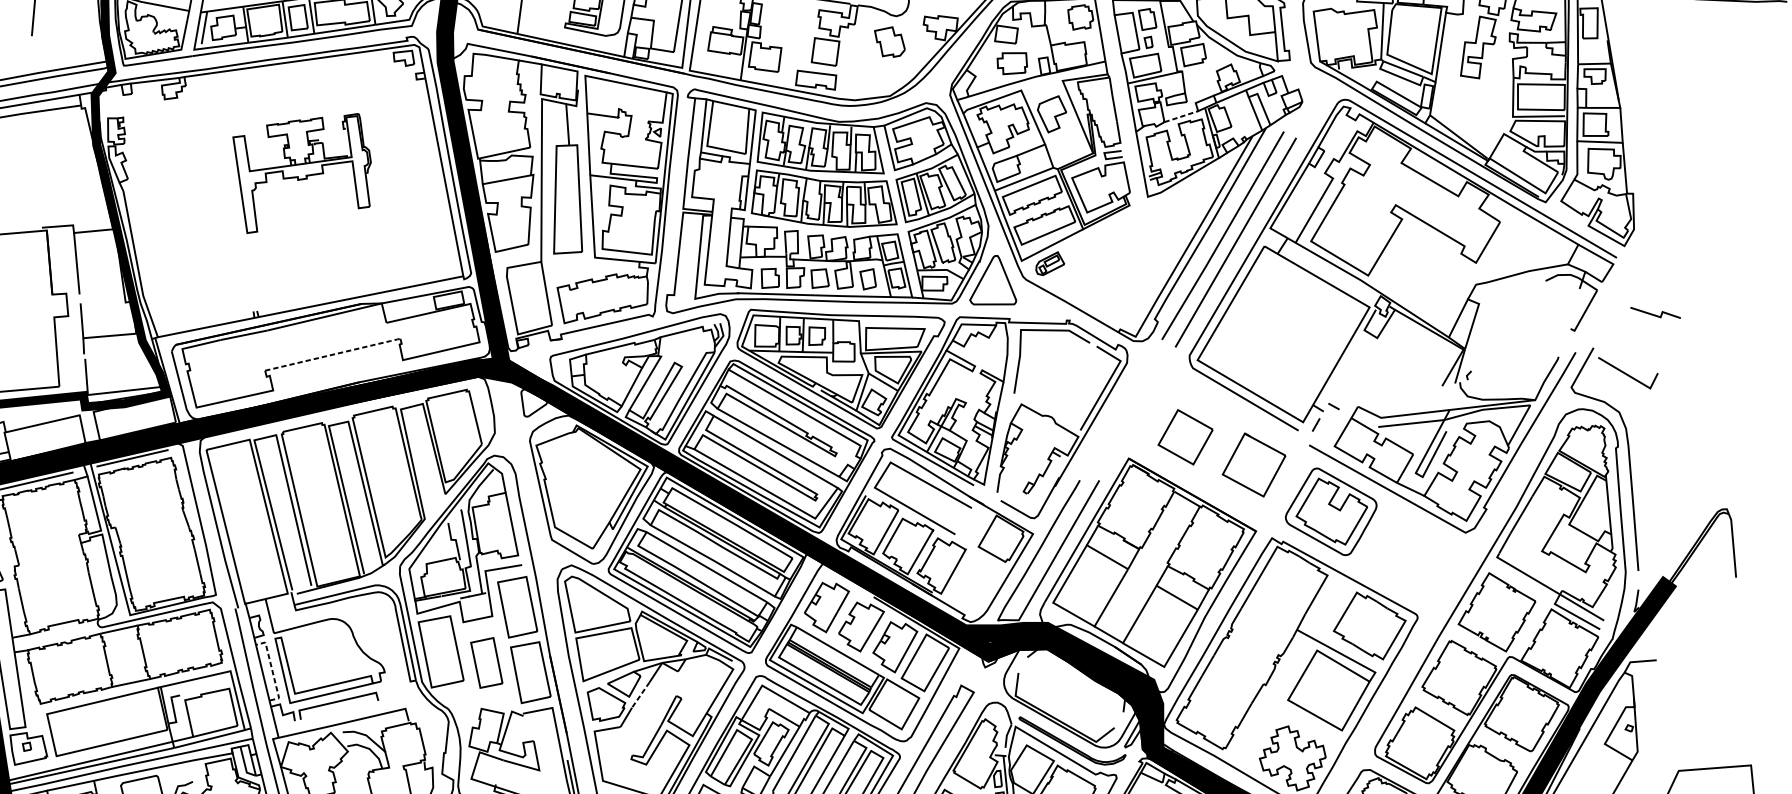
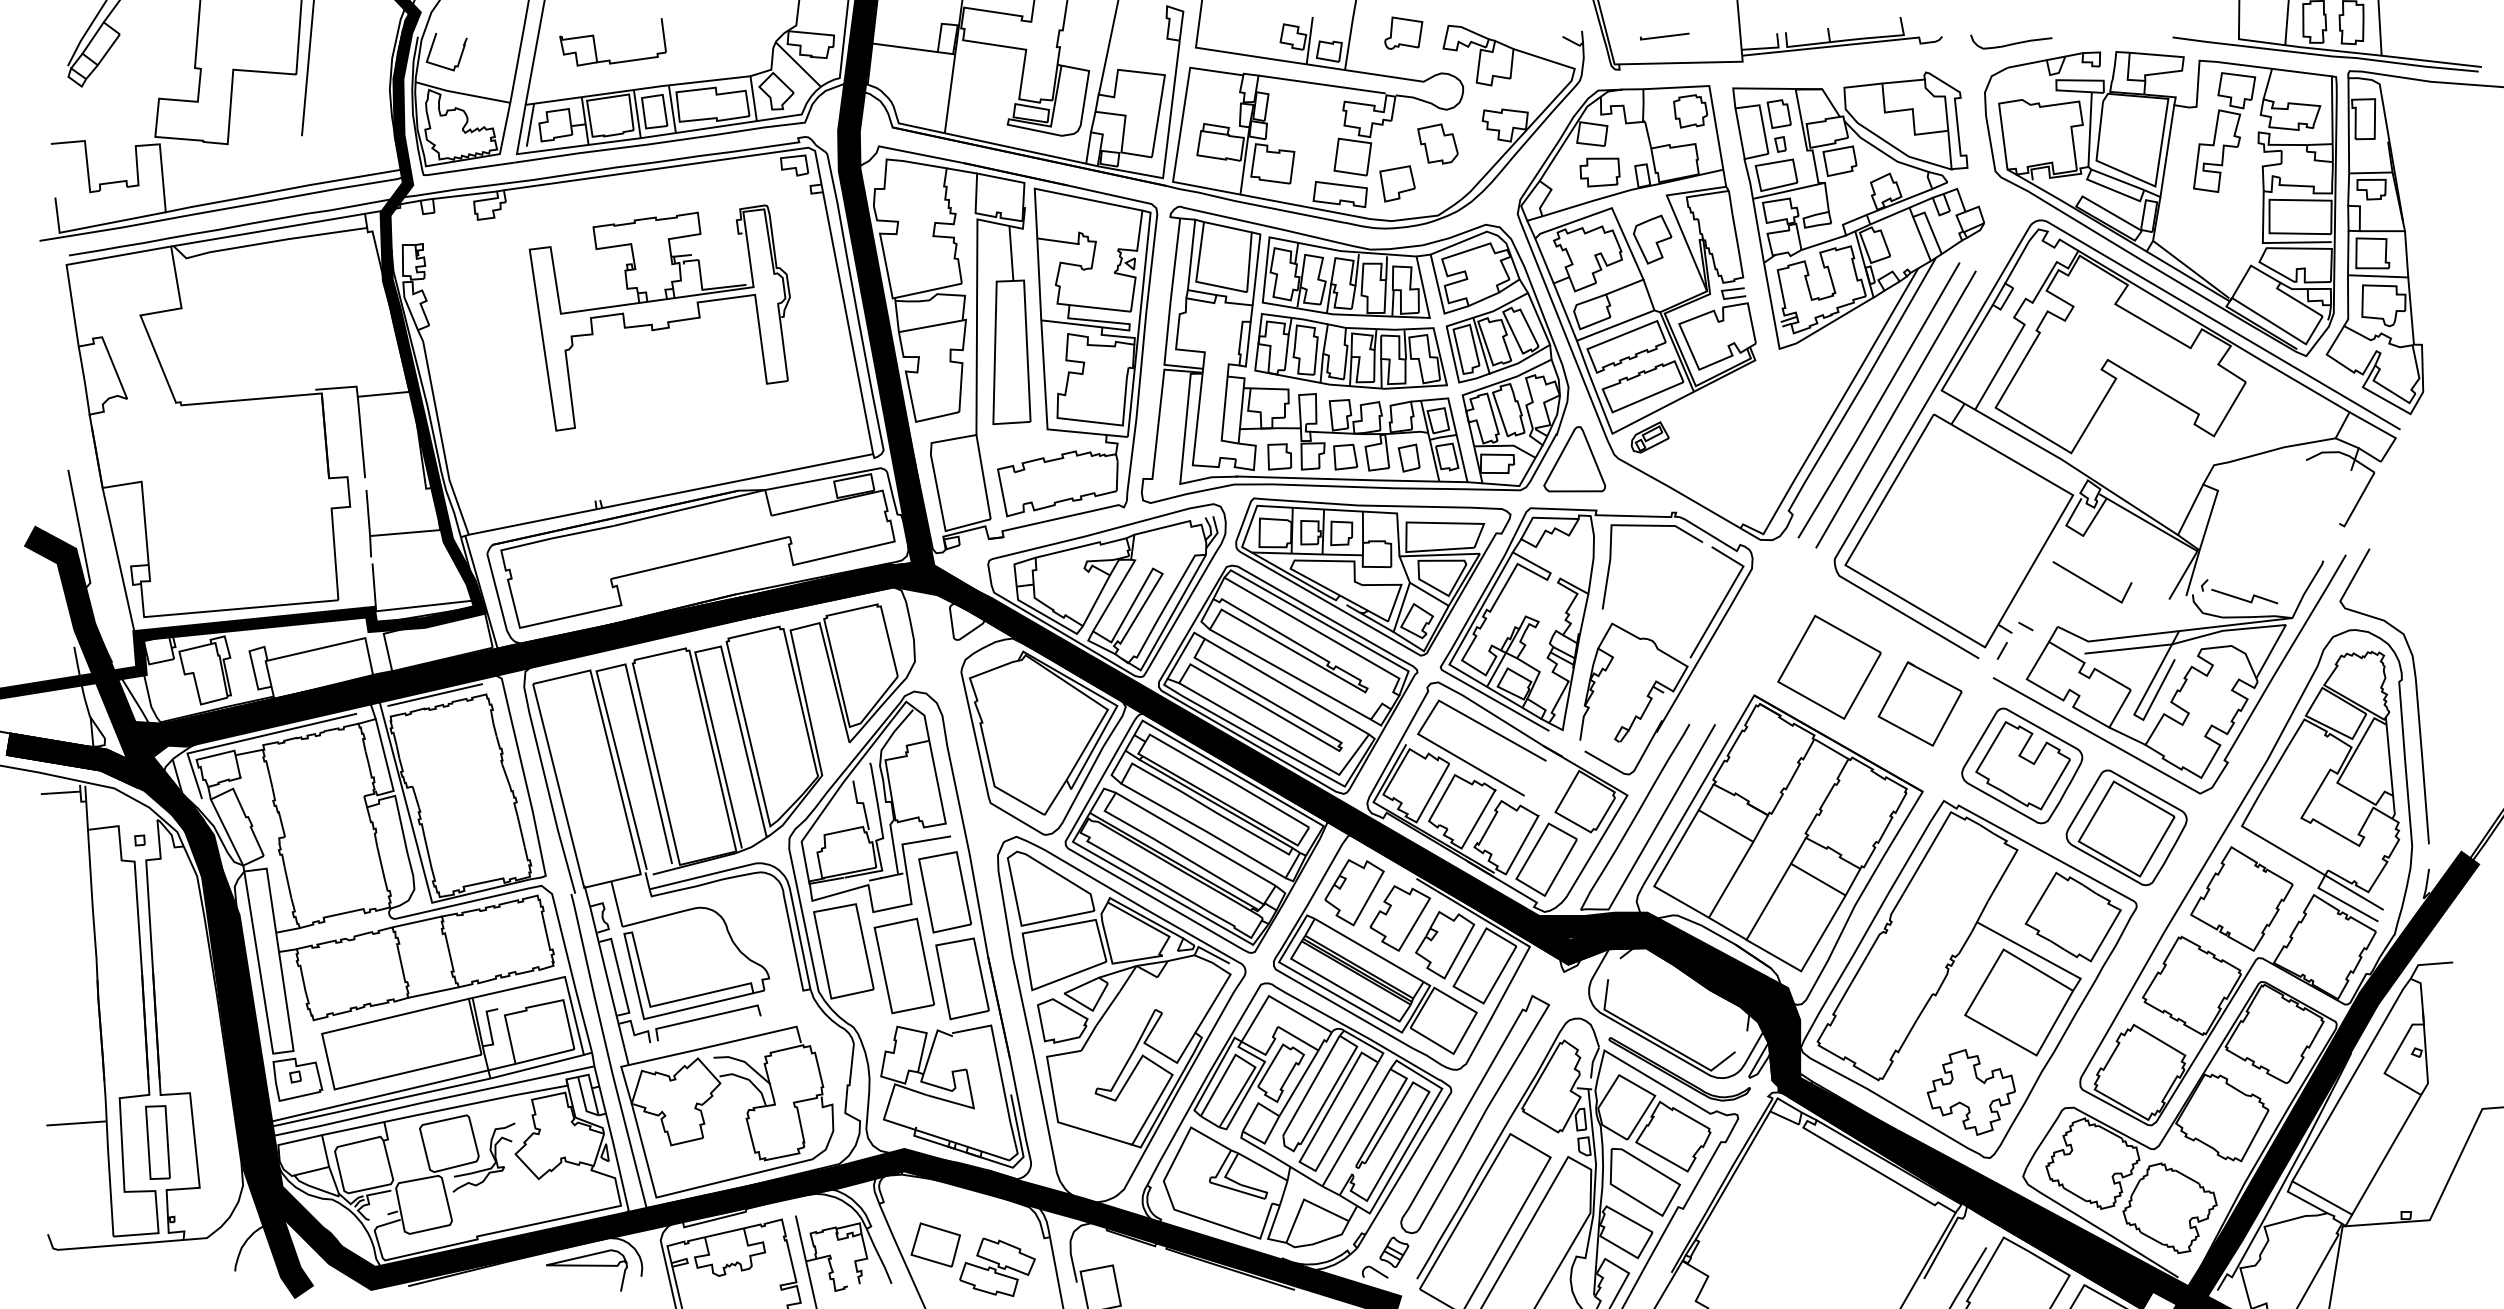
part: (859, 71) -> (1397, 183), added
line: (1181, 116) -> (1824, 242), dashed -> solid
part: (301, 173) -> (659, 317), size x1.43
line: (1654, 314) -> (2243, 598), moved
line: (333, 354) -> (701, 557), dashed -> solid
line: (1627, 374) -> (2091, 583), moved
part: (1185, 436) -> (1829, 666), size x1.43
part: (1409, 558) -> (2126, 827), added
part: (971, 582) -> (1546, 859), added
part: (486, 662) -> (903, 965), size x1.43
line: (272, 670) -> (620, 975), dashed -> solid
line: (640, 695) -> (1107, 1008), dashed -> solid

